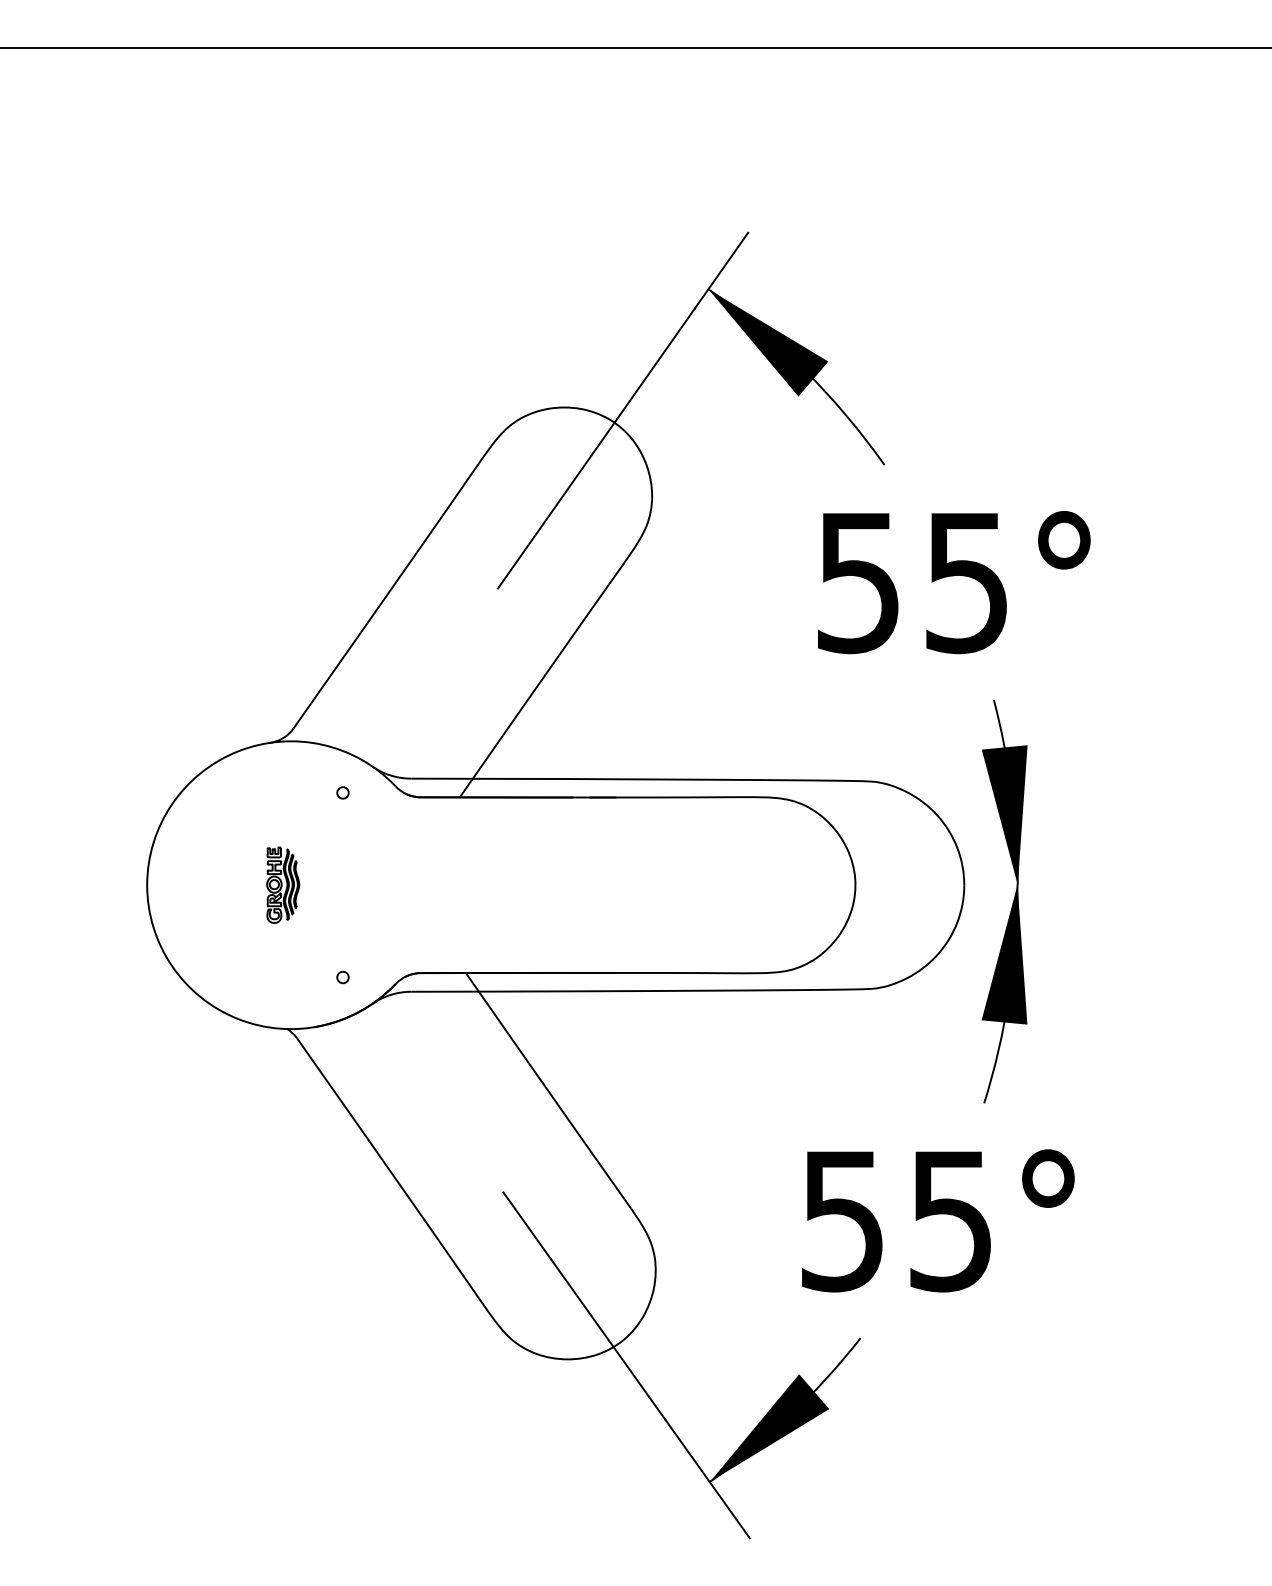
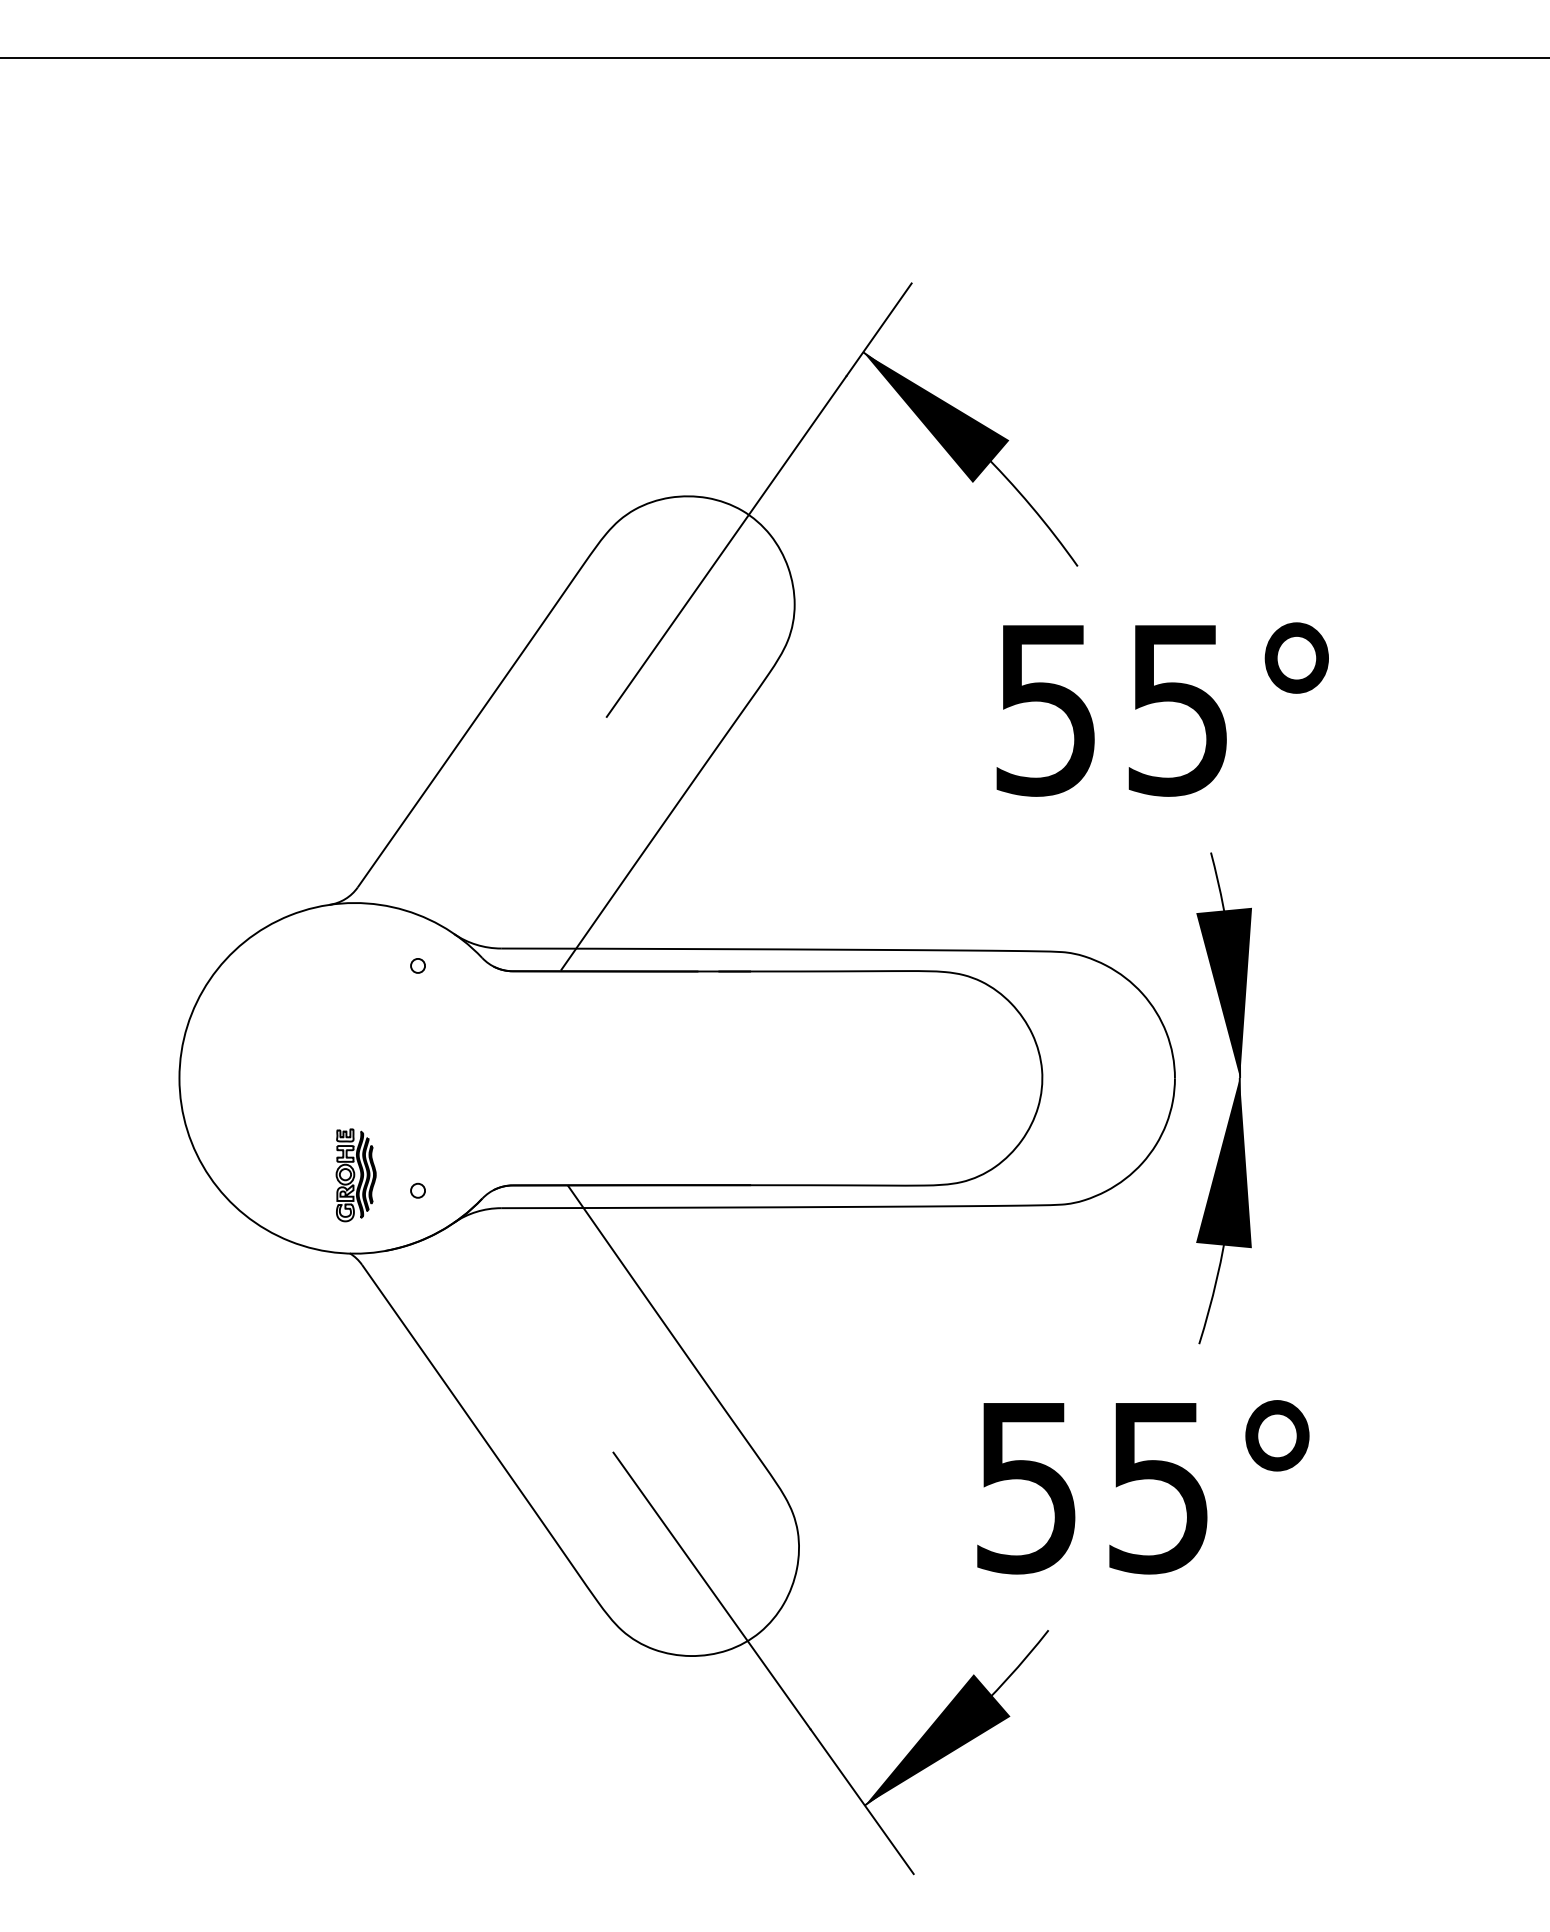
part: (282, 885) -> (355, 1175), moved

